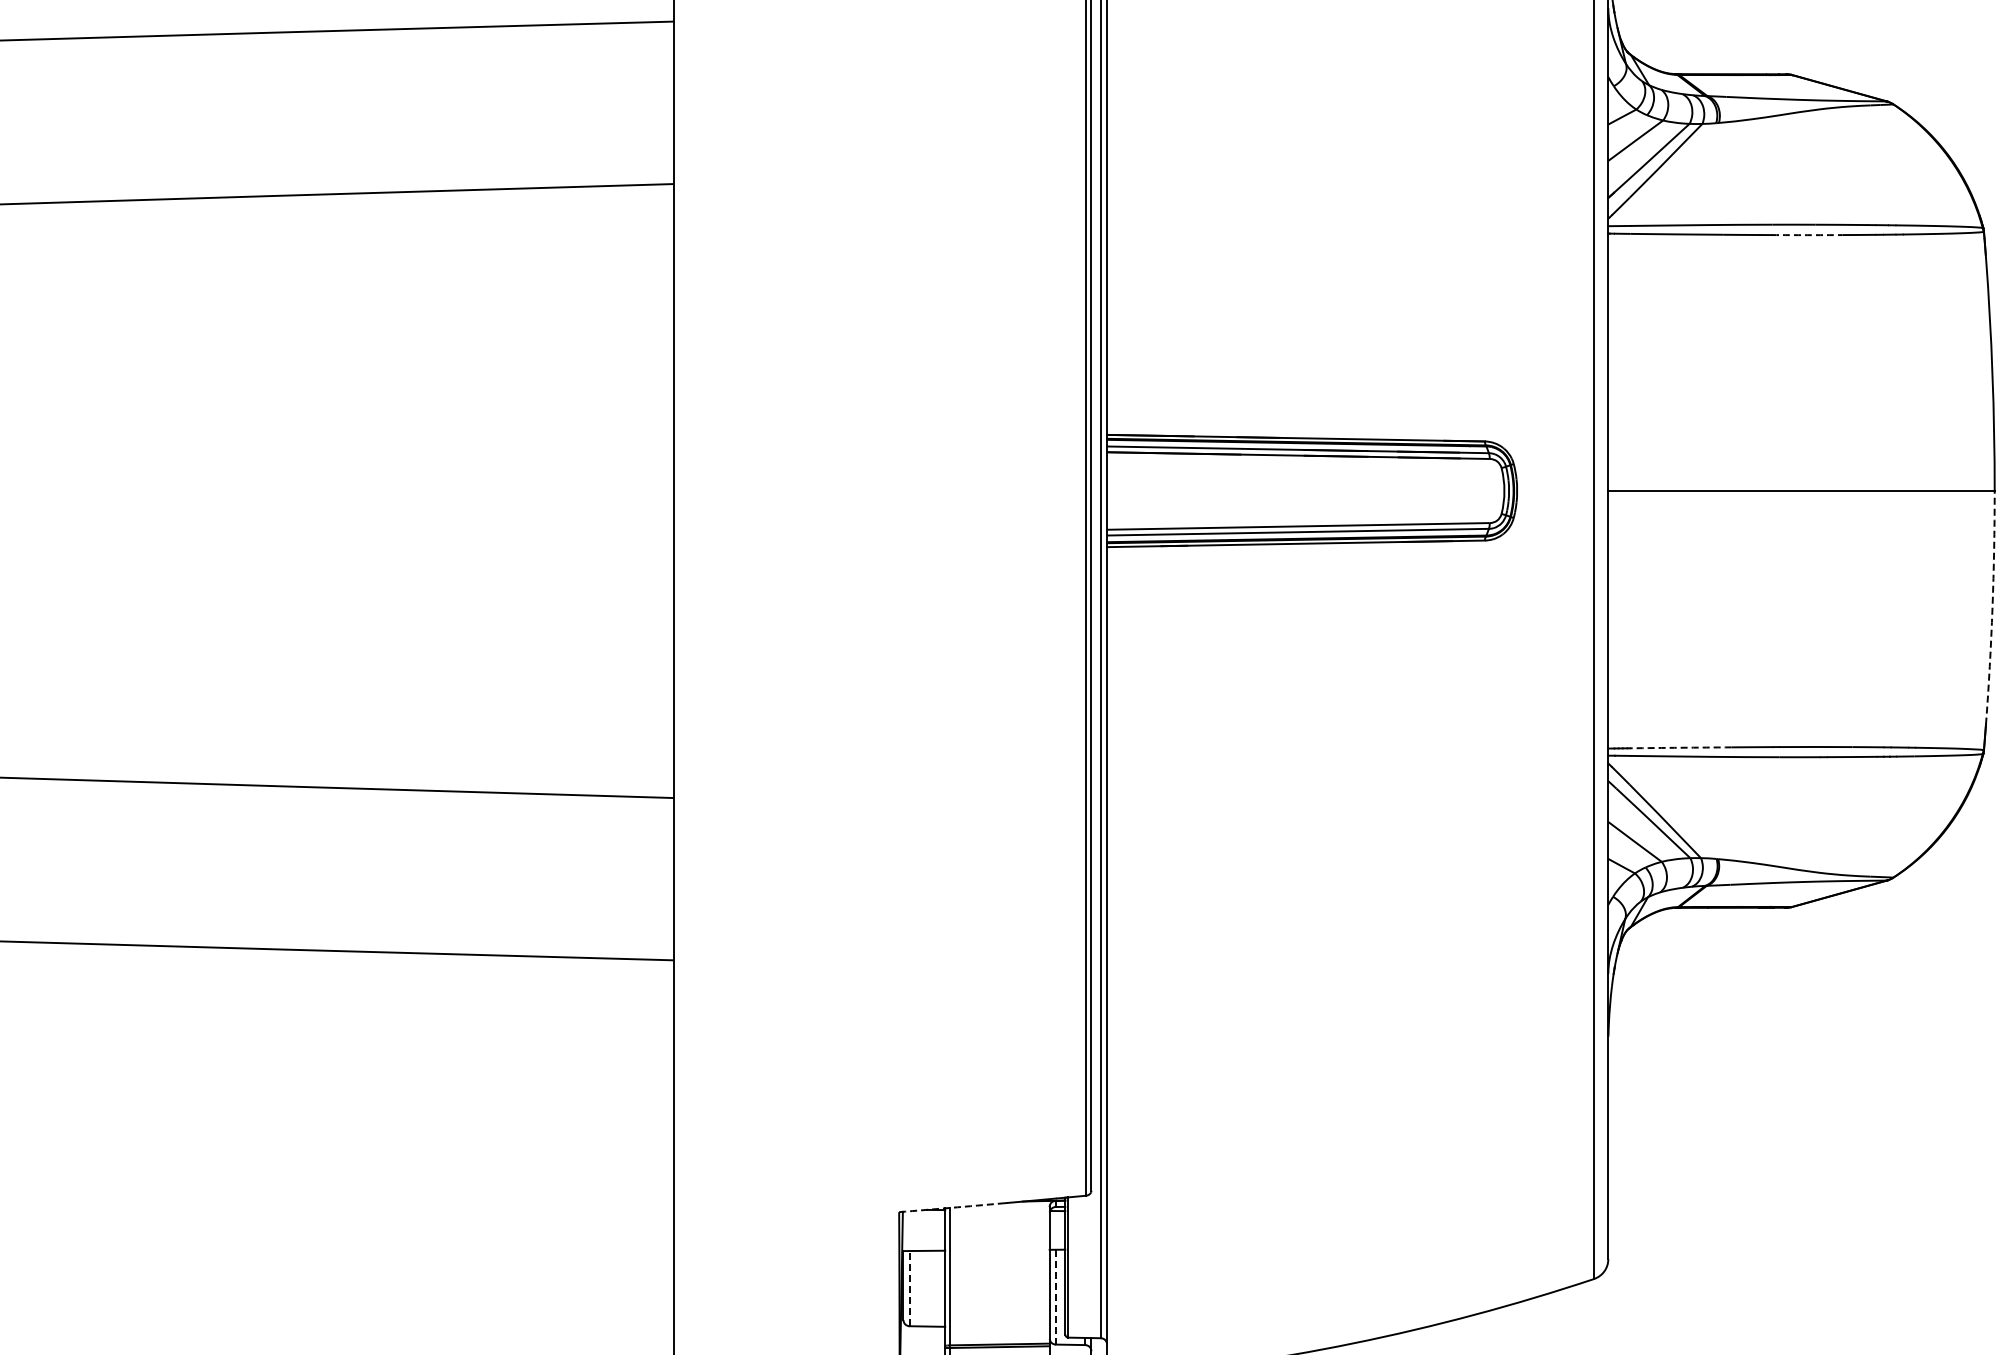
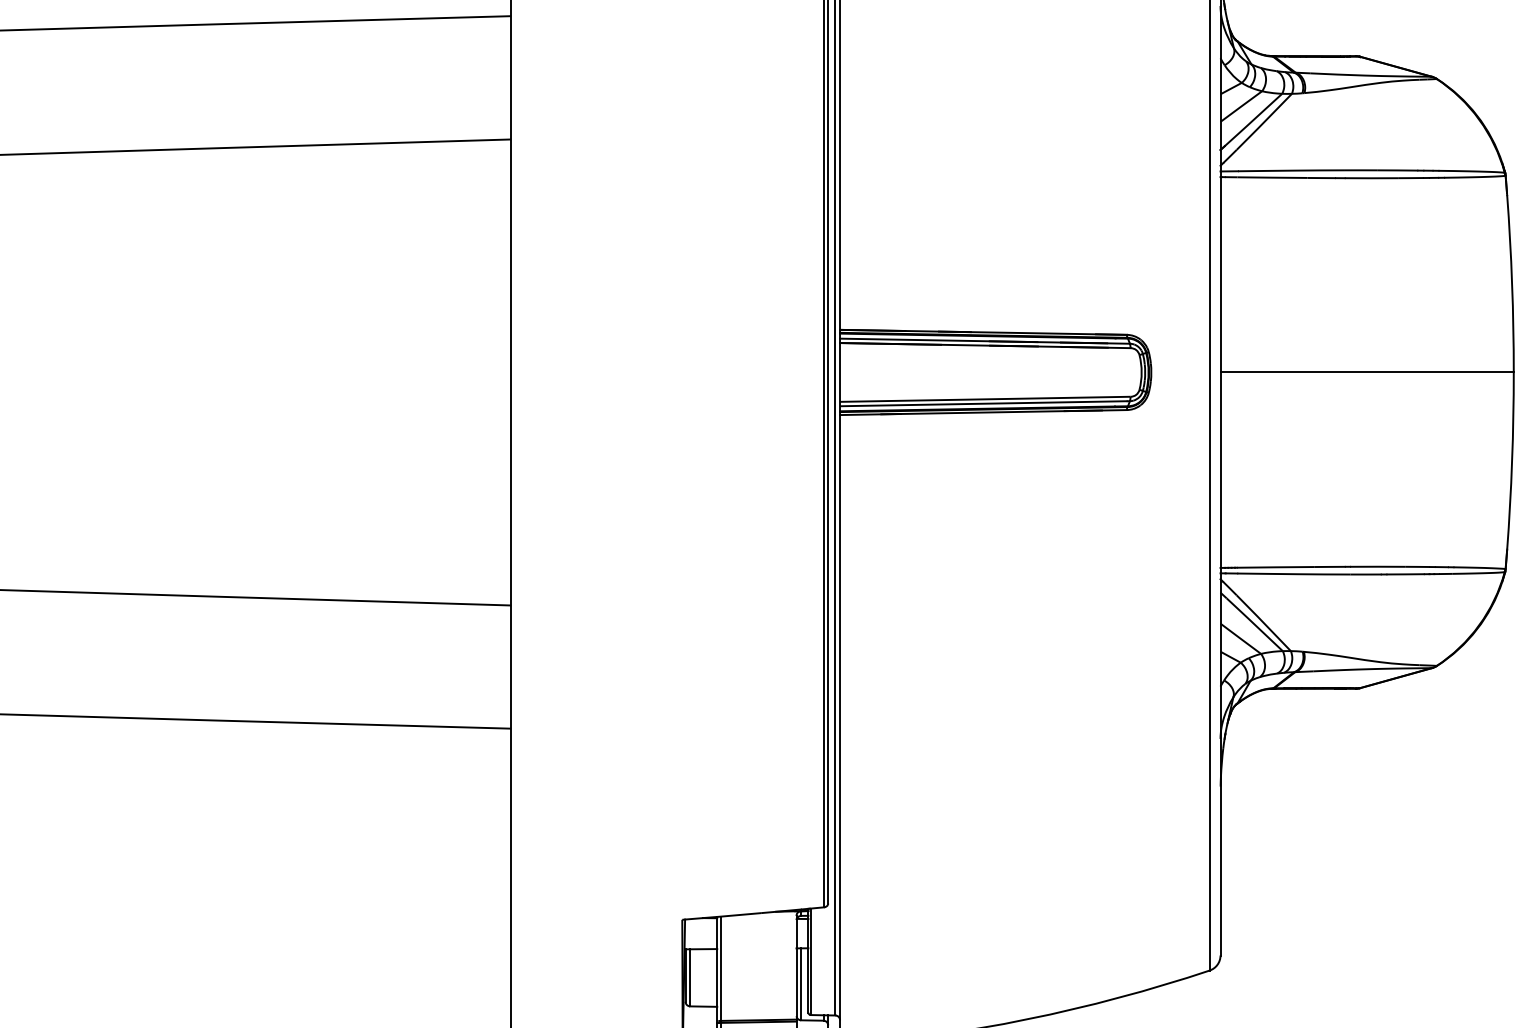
arc: (1807, 235) -> (1371, 178), dashed -> solid
arc: (1992, 607) -> (1512, 460), dashed -> solid
arc: (1680, 747) -> (1275, 567), dashed -> solid
arc: (951, 1207) -> (721, 916), dashed -> solid
line: (909, 1288) -> (690, 977), dashed -> solid
line: (1055, 1296) -> (800, 983), dashed -> solid

